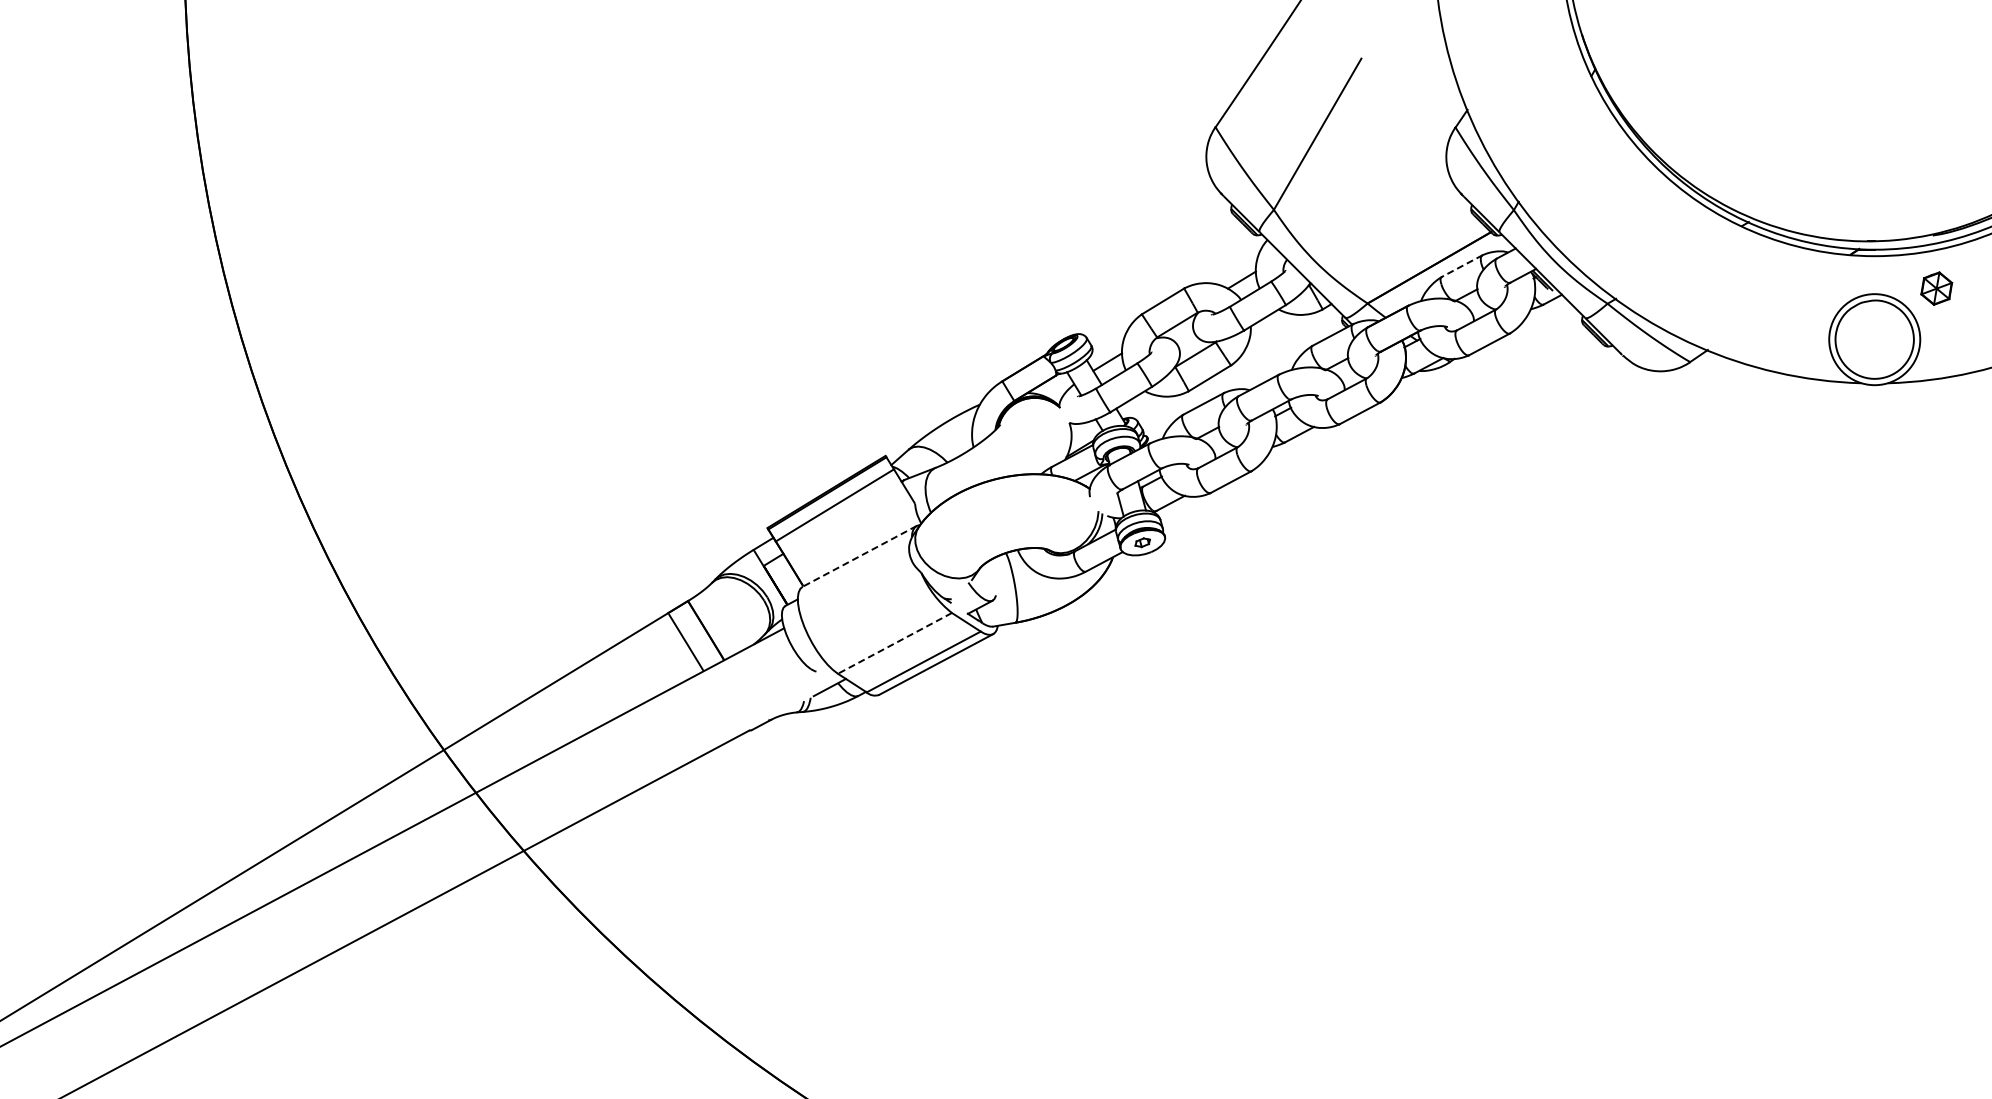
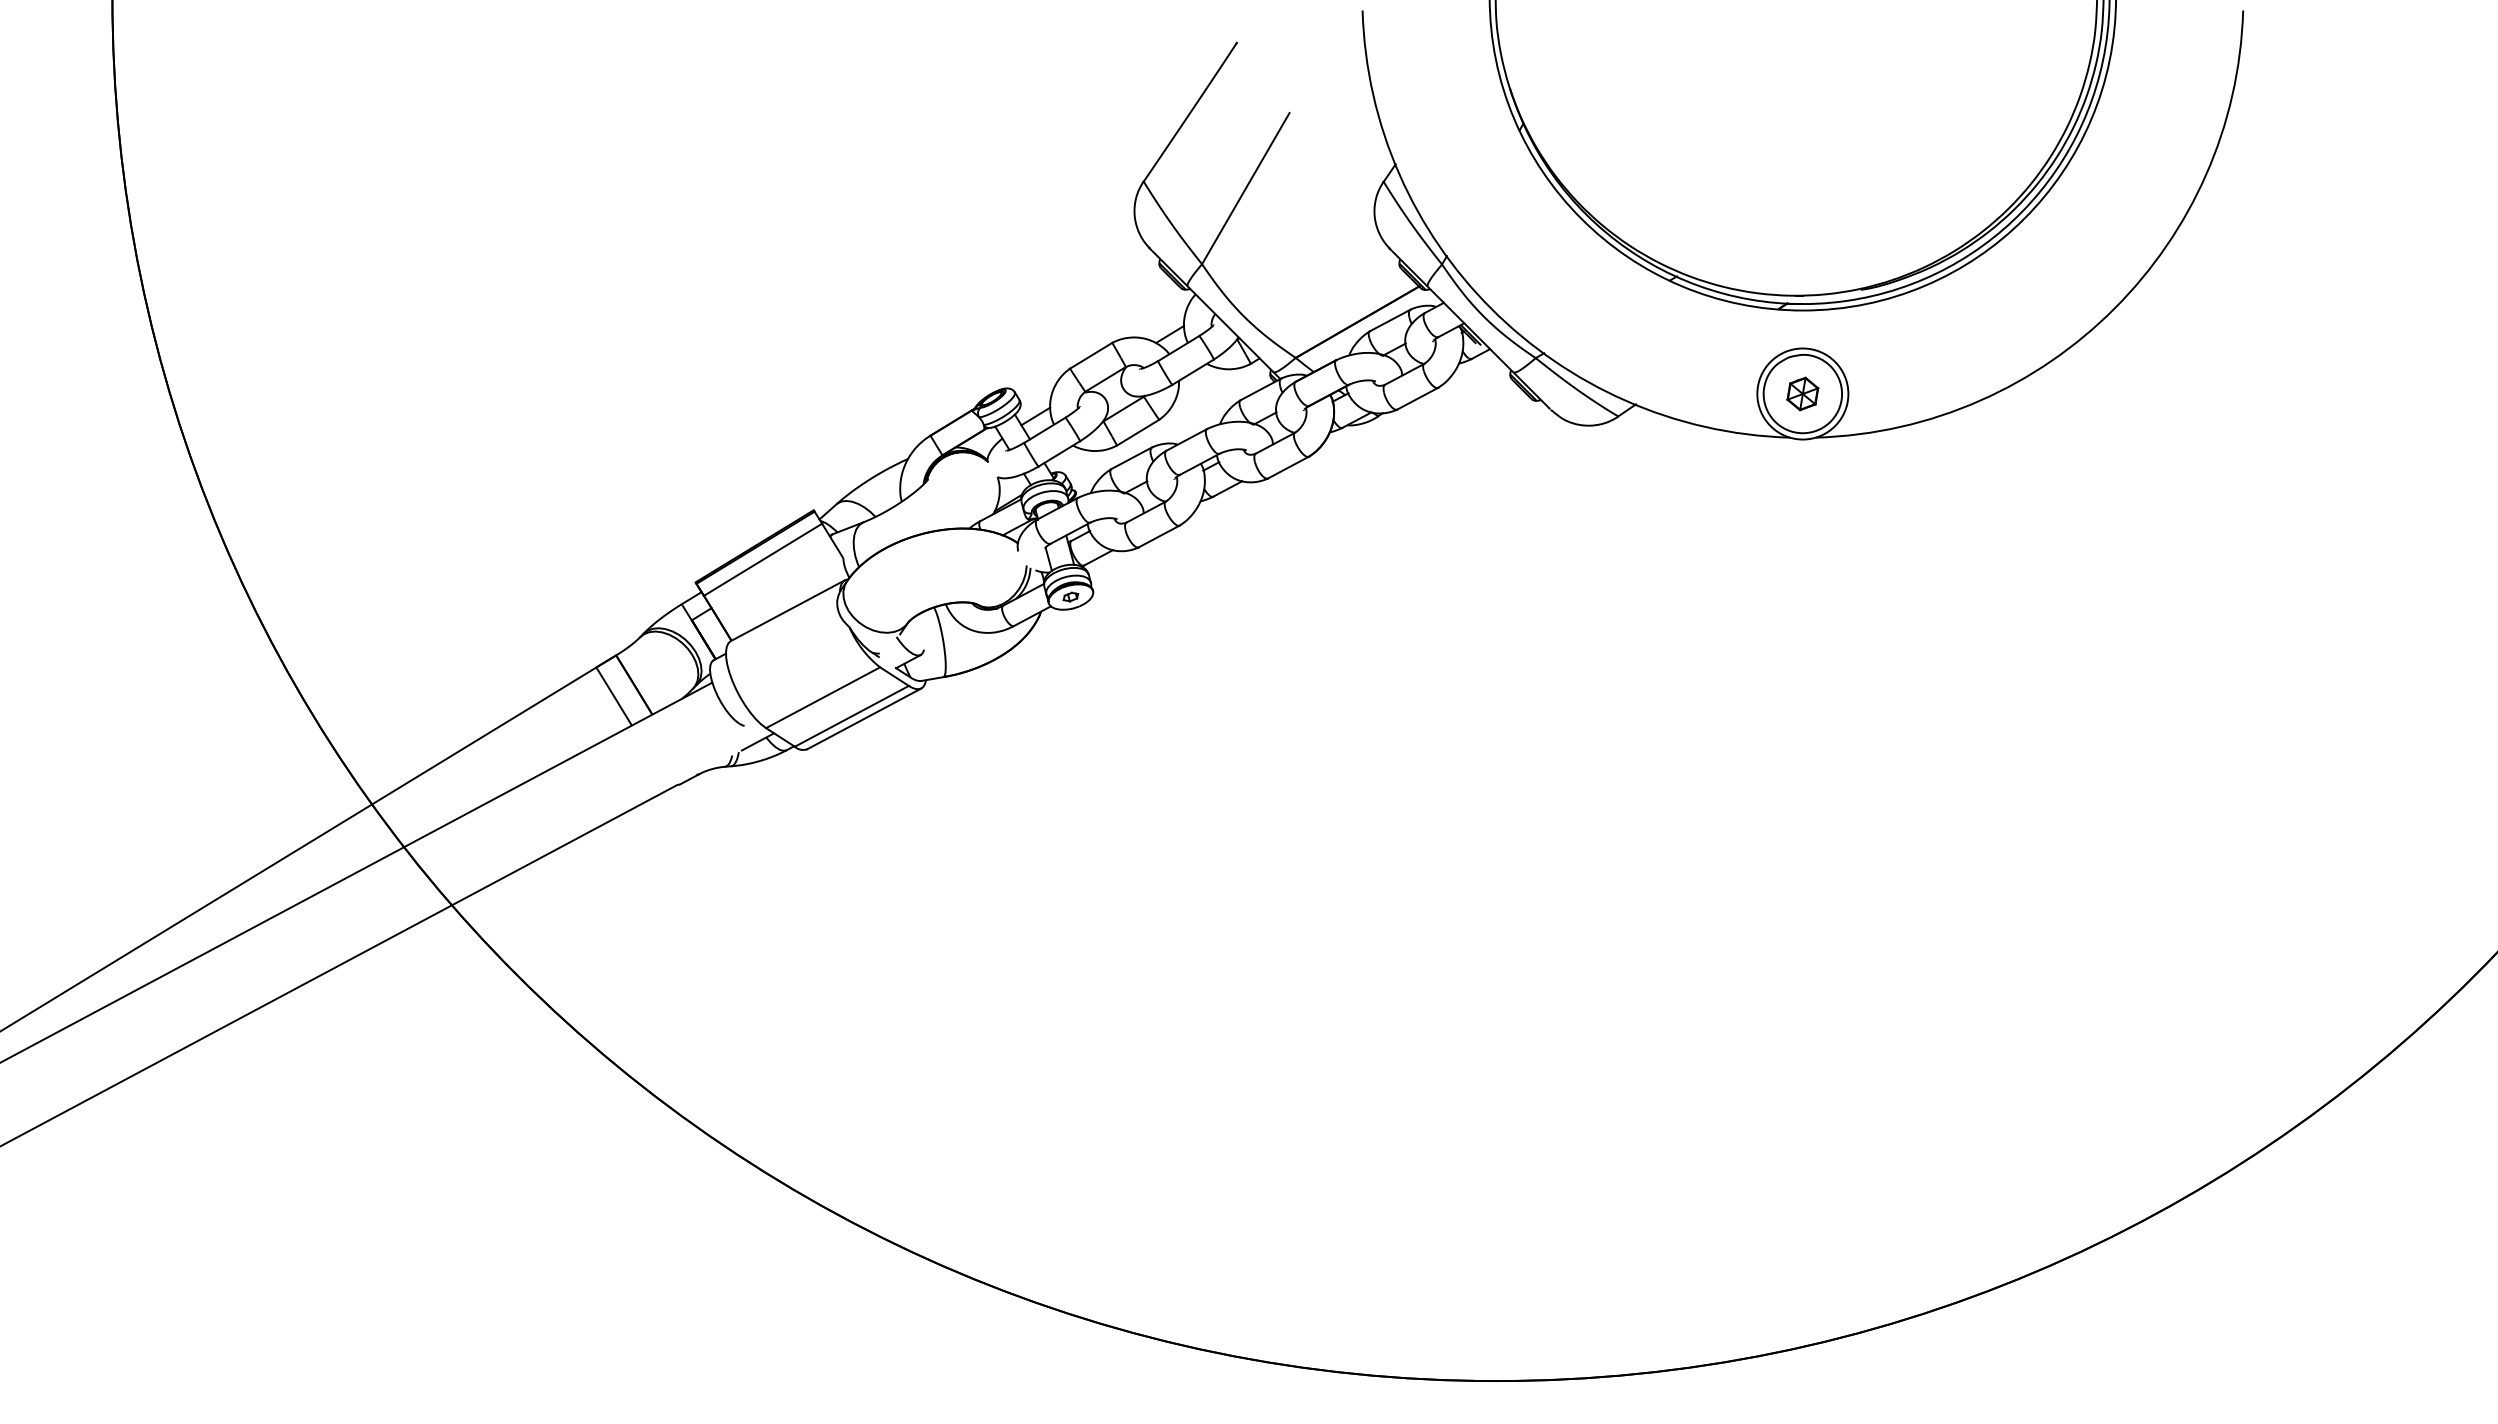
line: (1461, 266) -> (1389, 320), dashed -> solid
part: (1936, 288) -> (1802, 393), moved
line: (859, 556) -> (787, 610), dashed -> solid
line: (895, 643) -> (823, 697), dashed -> solid

